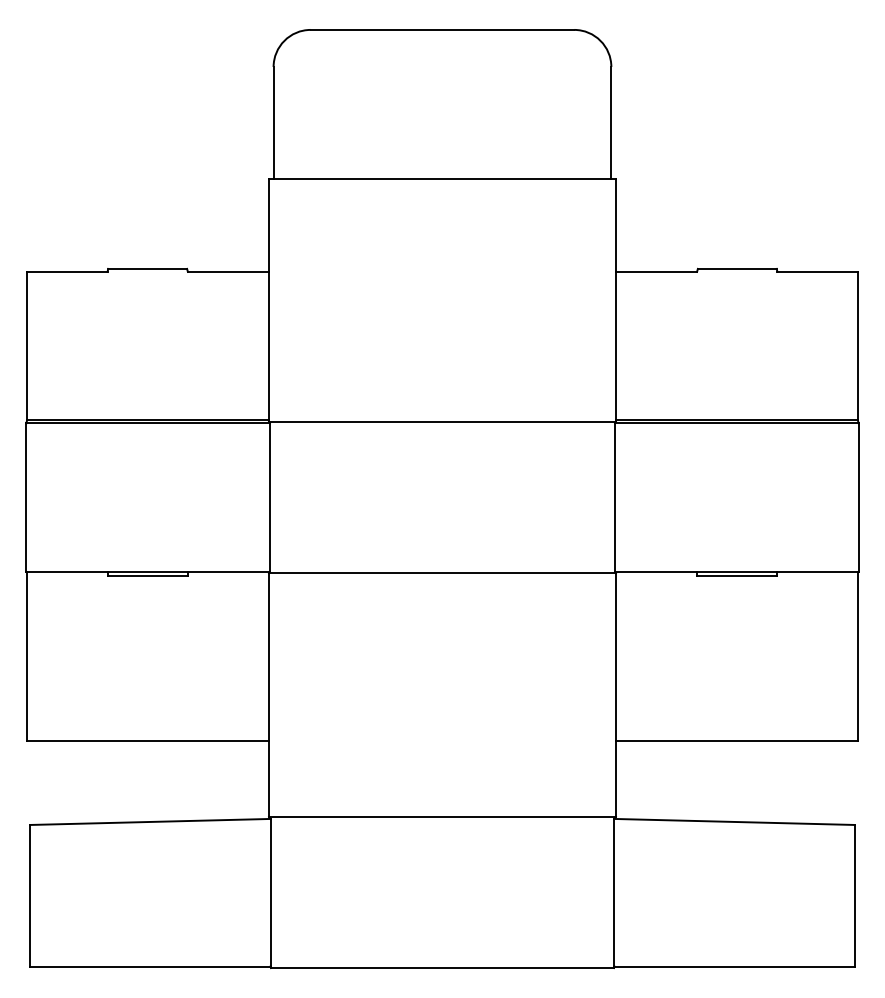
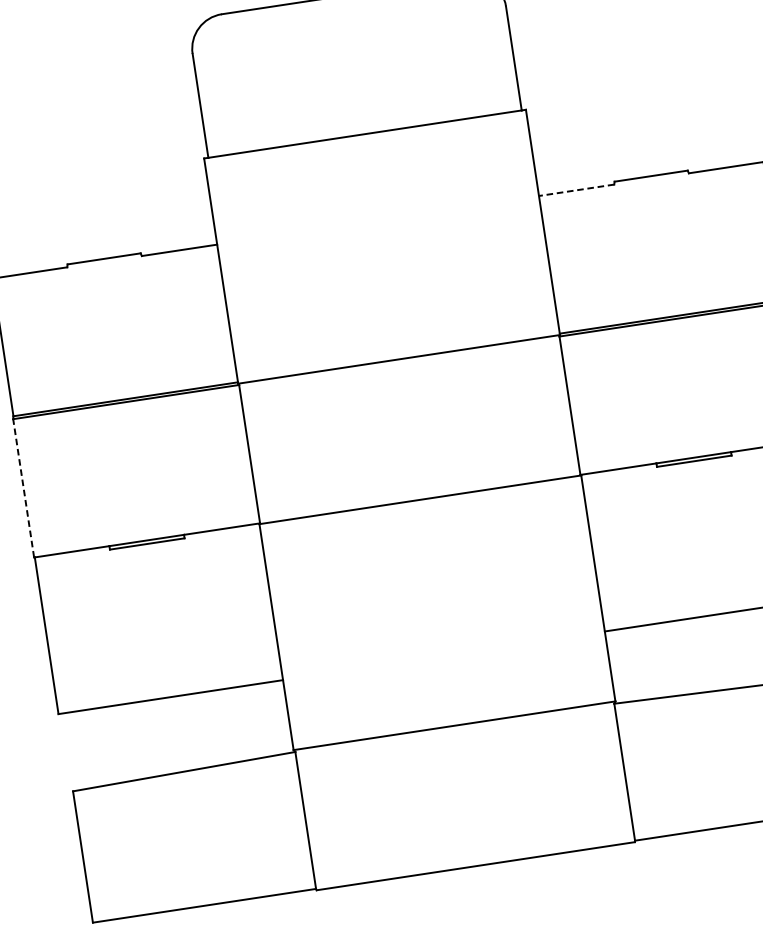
line: (656, 271) -> (576, 189), solid -> dashed
line: (26, 497) -> (23, 487), solid -> dashed

